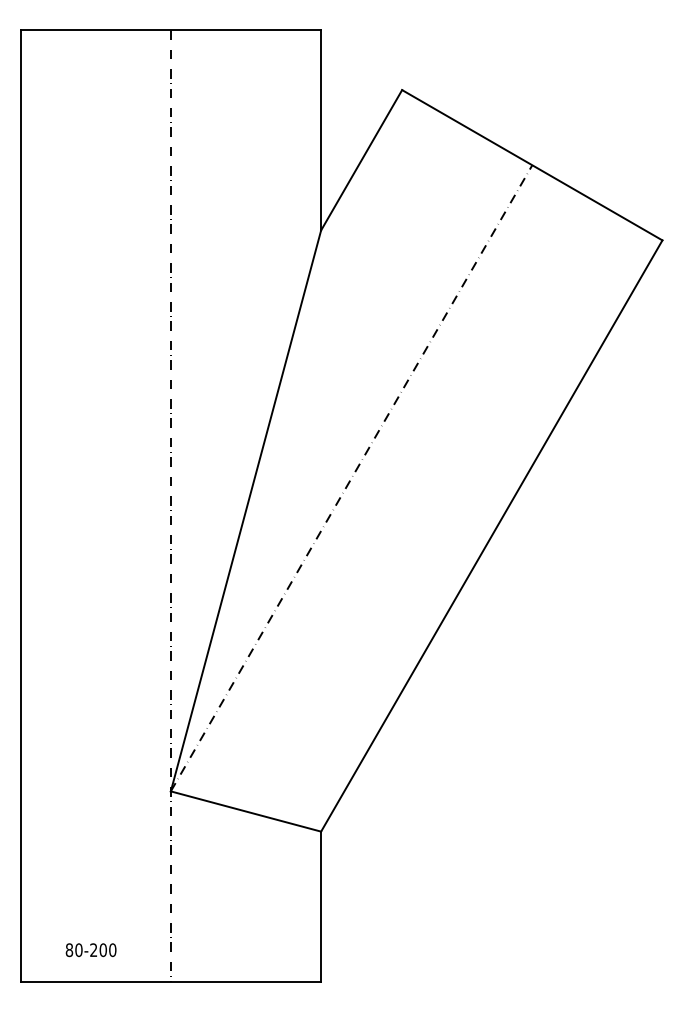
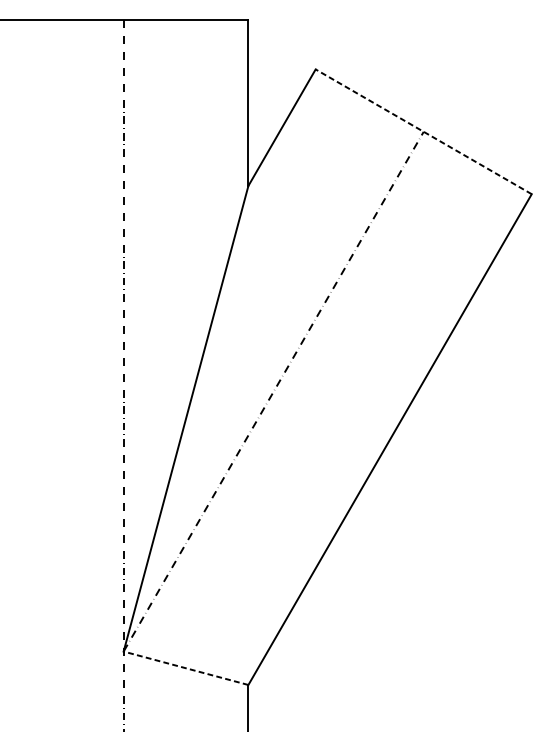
line: (531, 165) -> (423, 132), solid -> dashed
line: (245, 811) -> (185, 668), solid -> dashed

